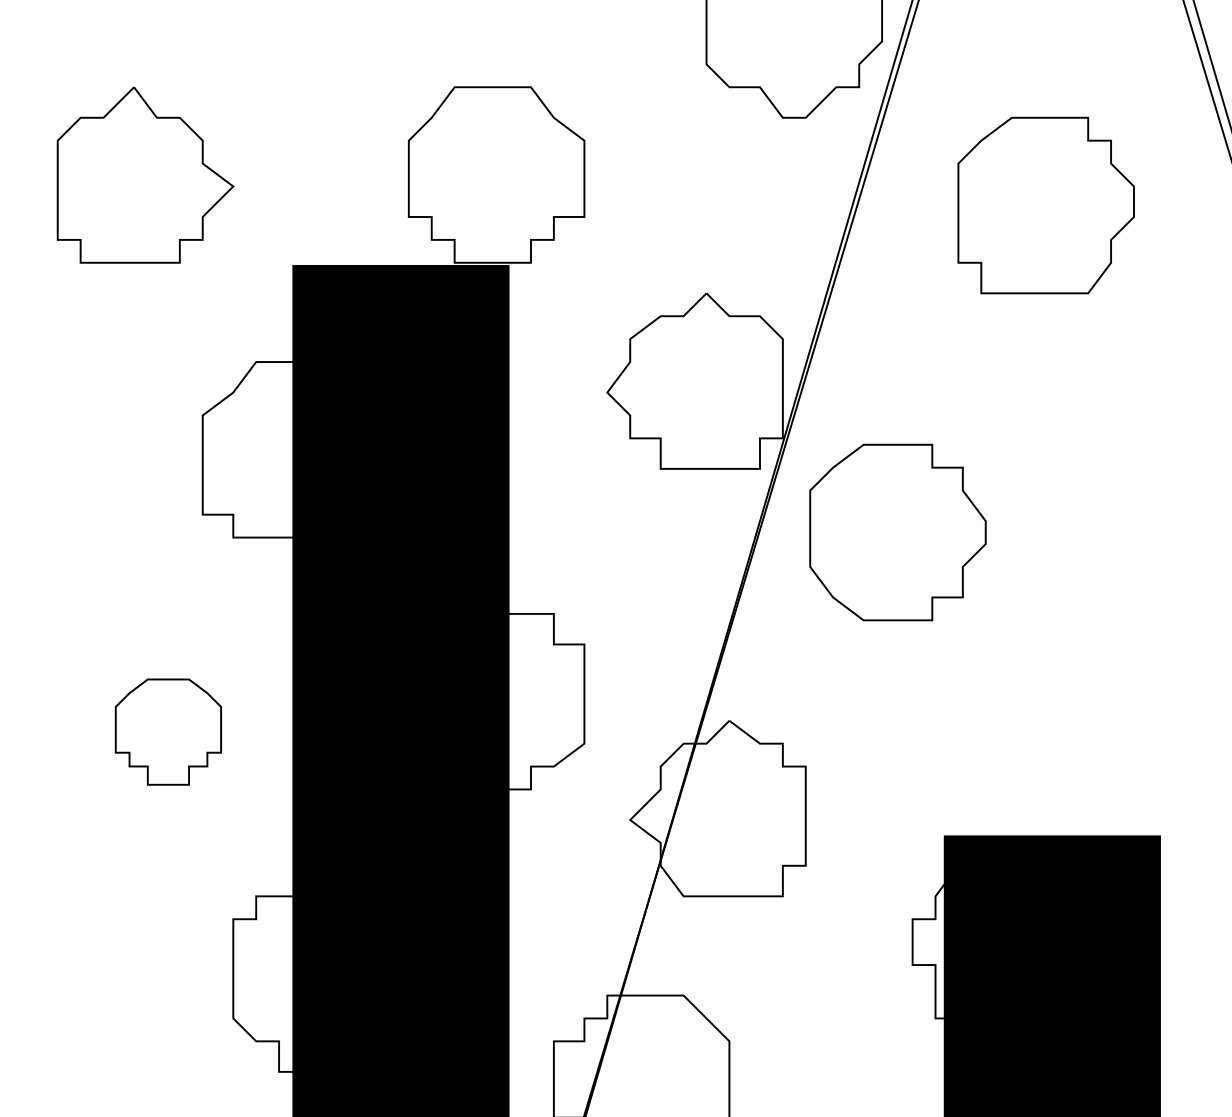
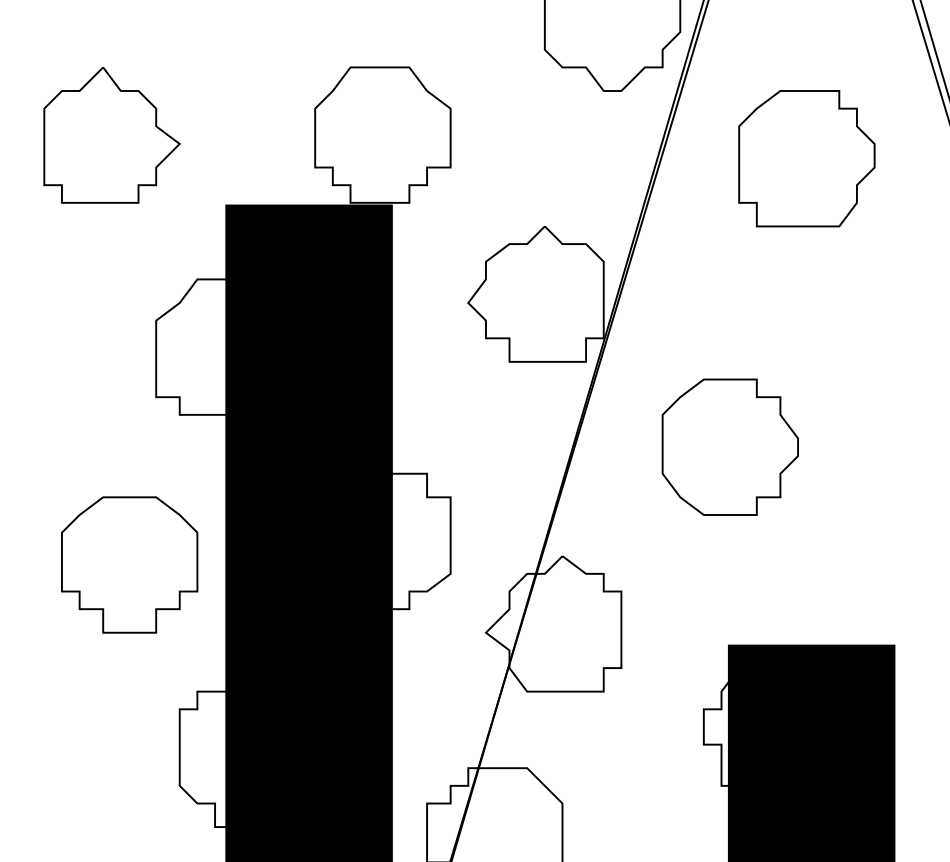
part: (897, 532) -> (729, 447), moved
part: (168, 731) -> (129, 564), size x1.67

